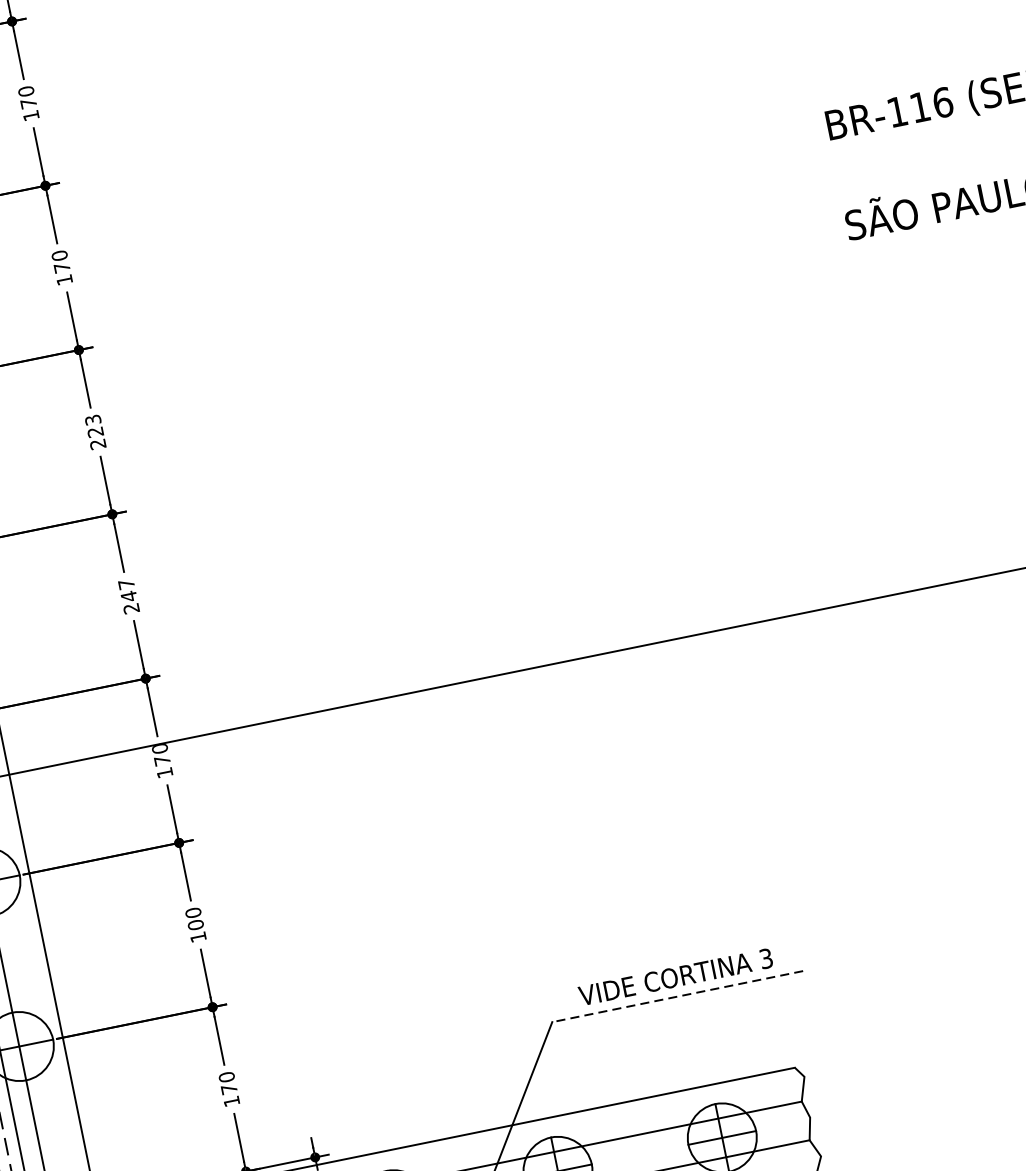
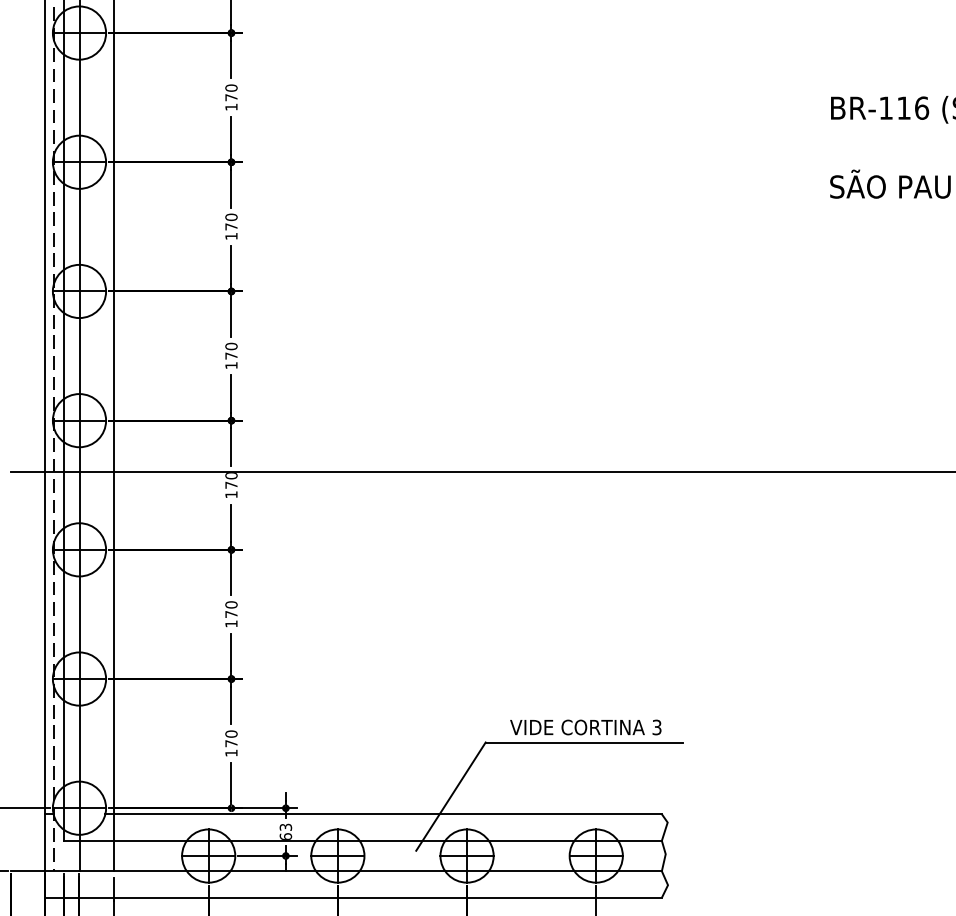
text: (95, 431) -> (231, 226), 223 -> 170
text: (128, 595) -> (231, 355), 247 -> 170
text: (195, 925) -> (231, 614), 100 -> 170
line: (677, 996) -> (584, 742), dashed -> solid

